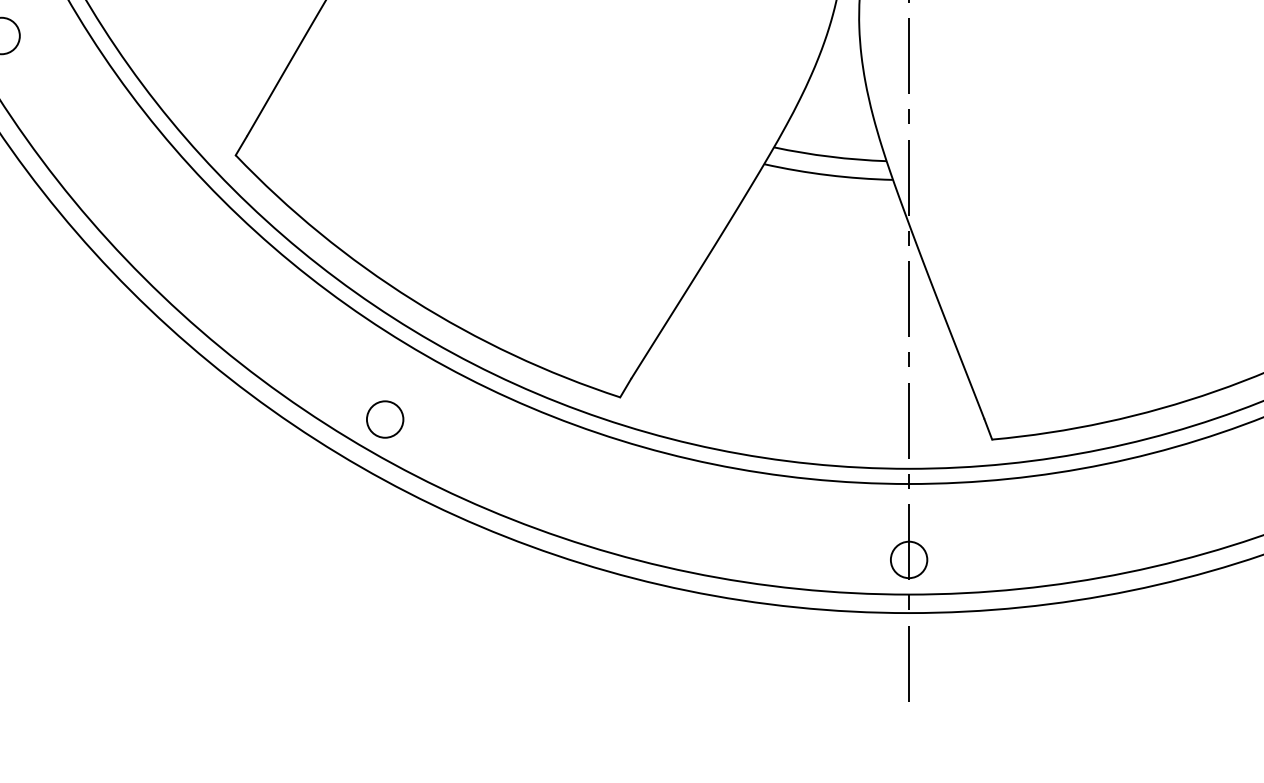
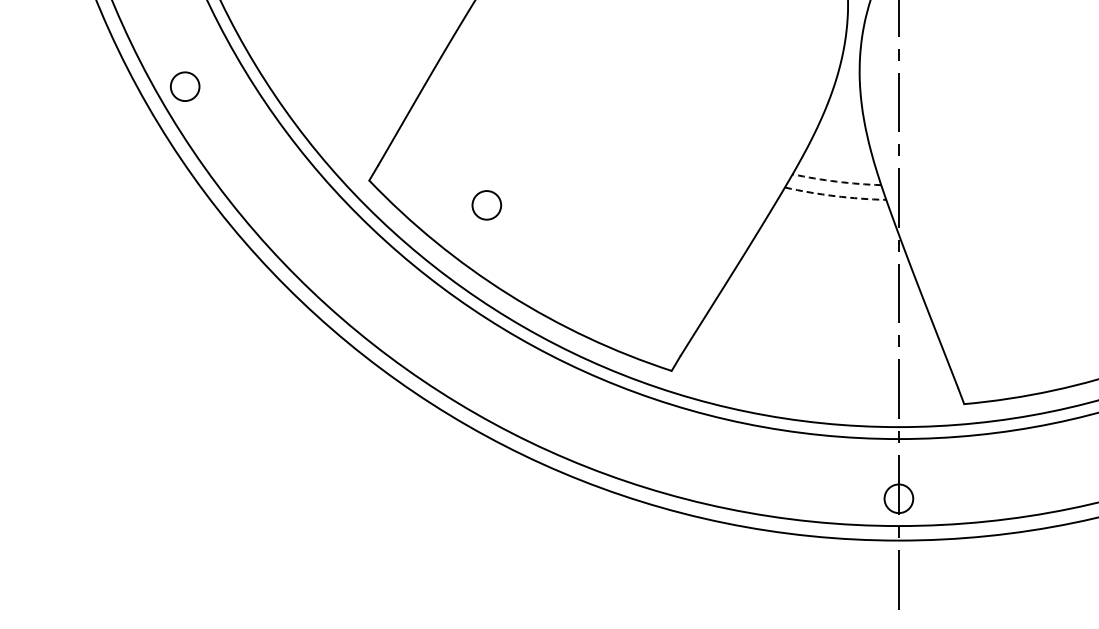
arc: (829, 156) -> (836, 181), solid -> dashed
arc: (828, 175) -> (835, 196), solid -> dashed
circle: (384, 419) -> (486, 205), moved

